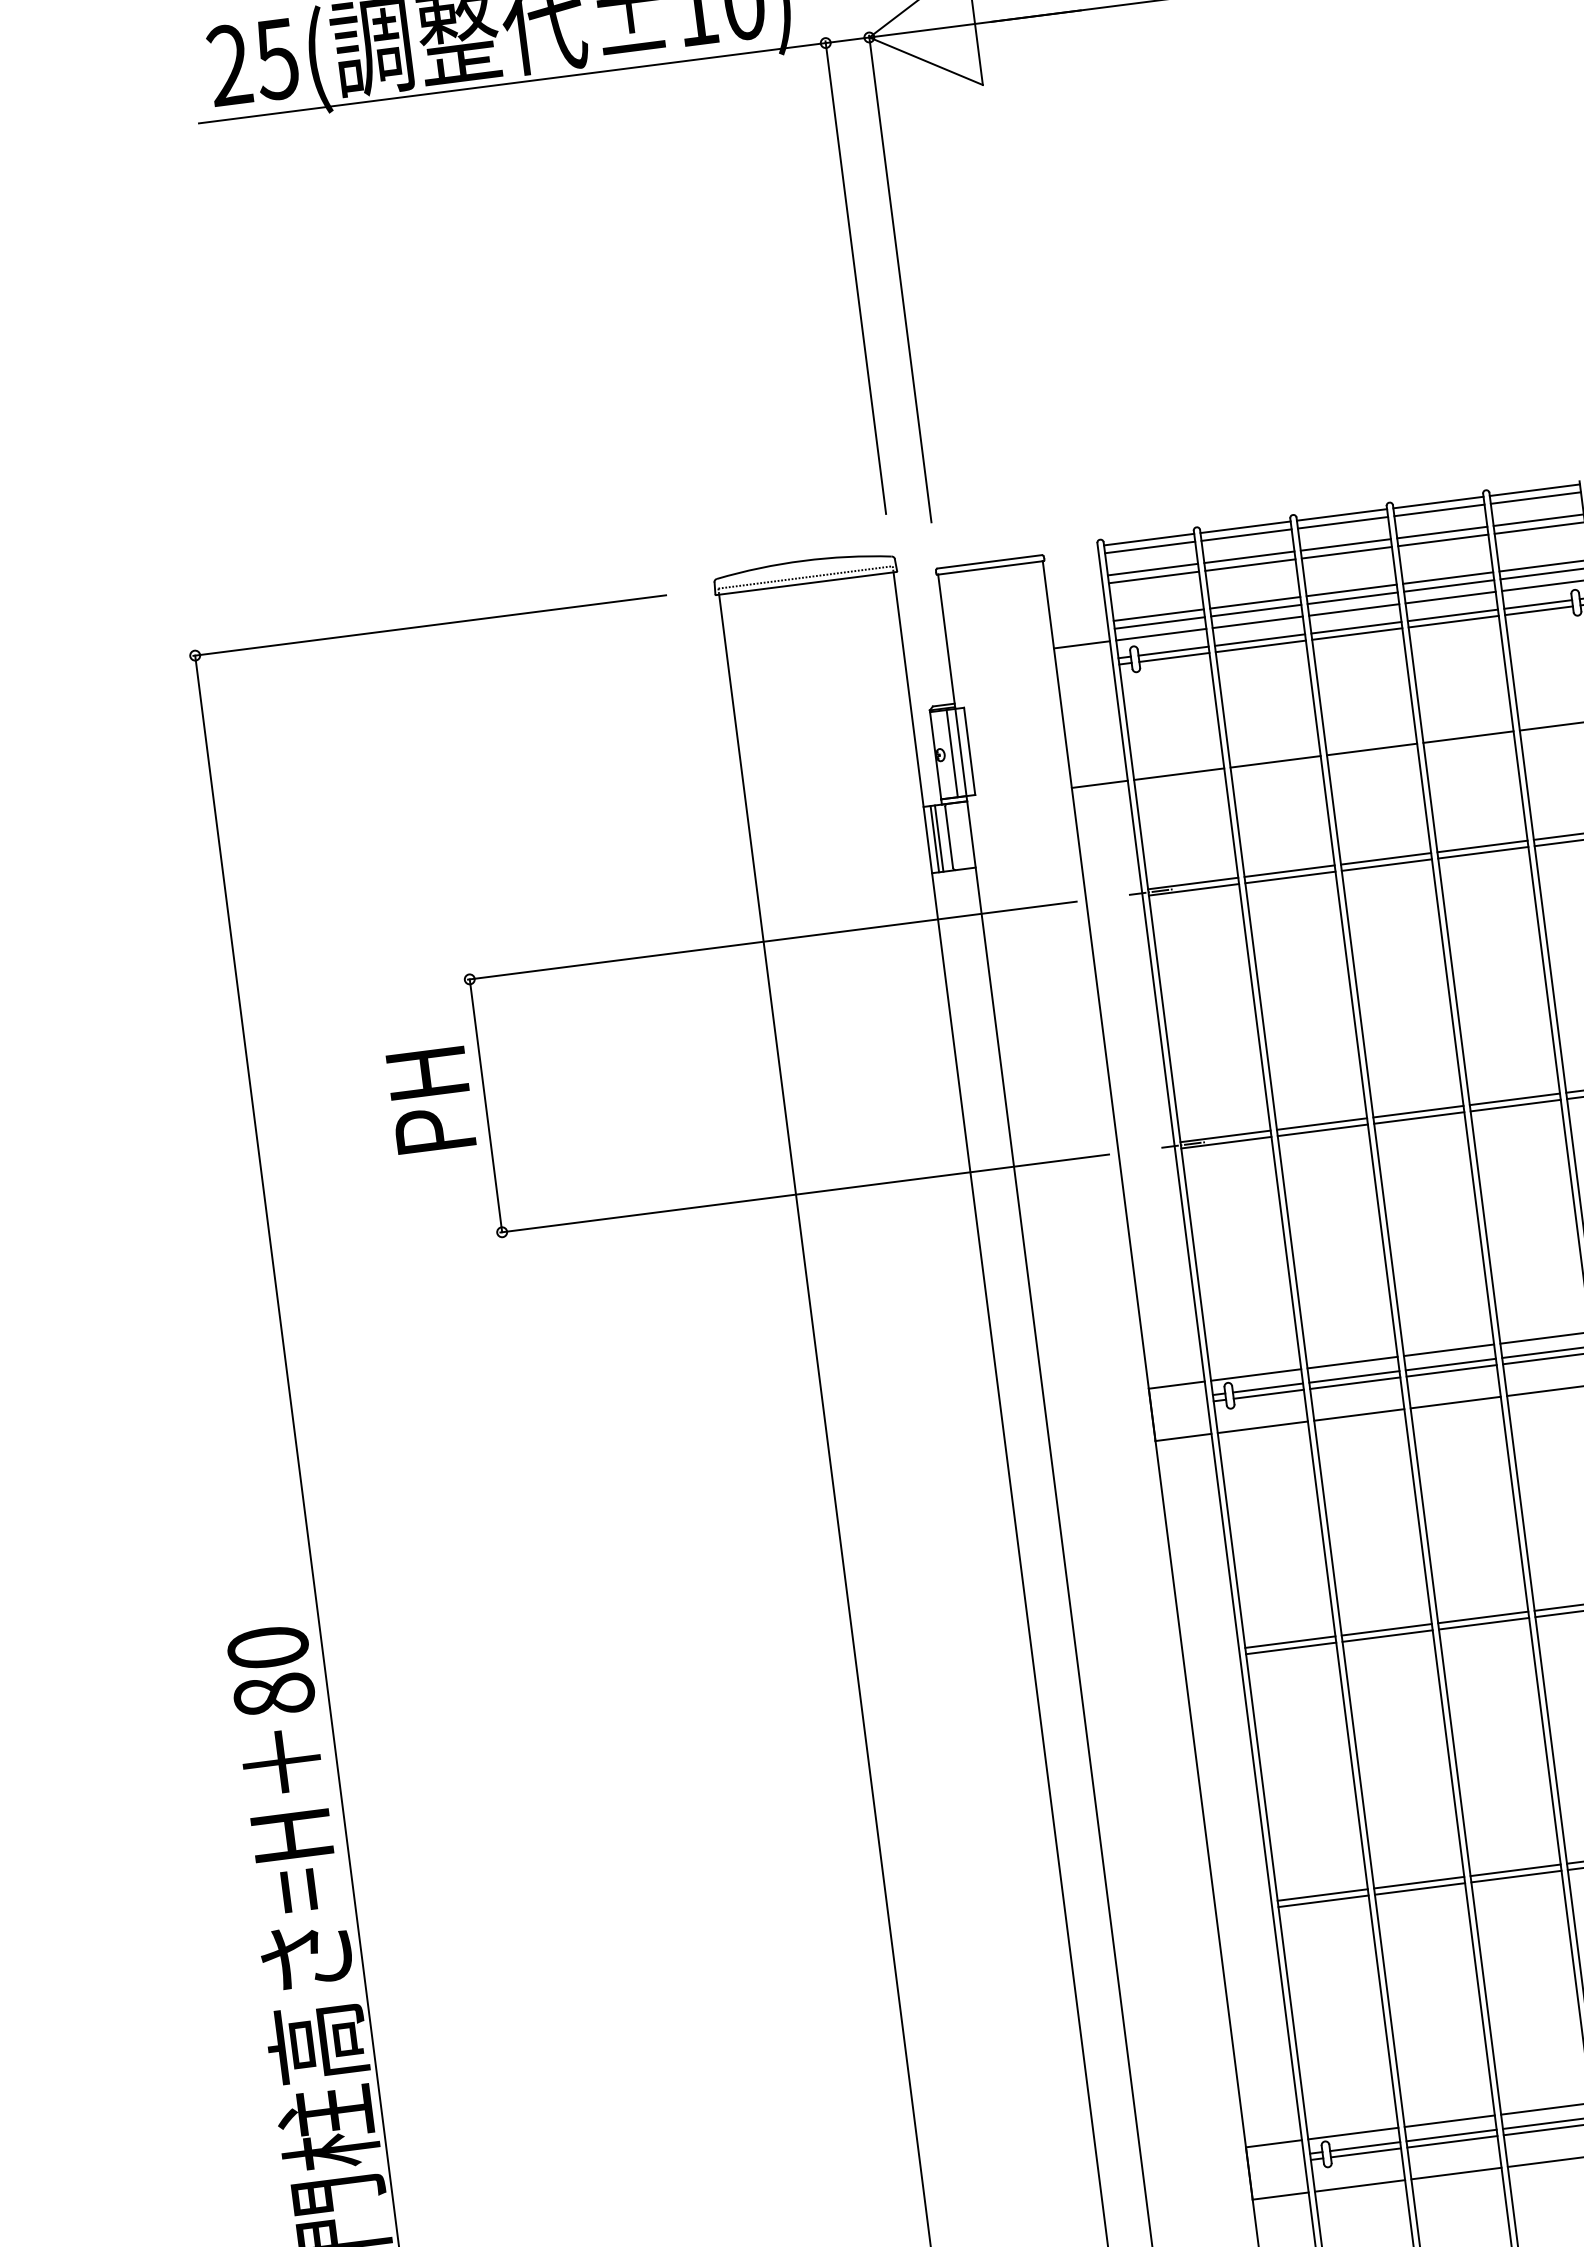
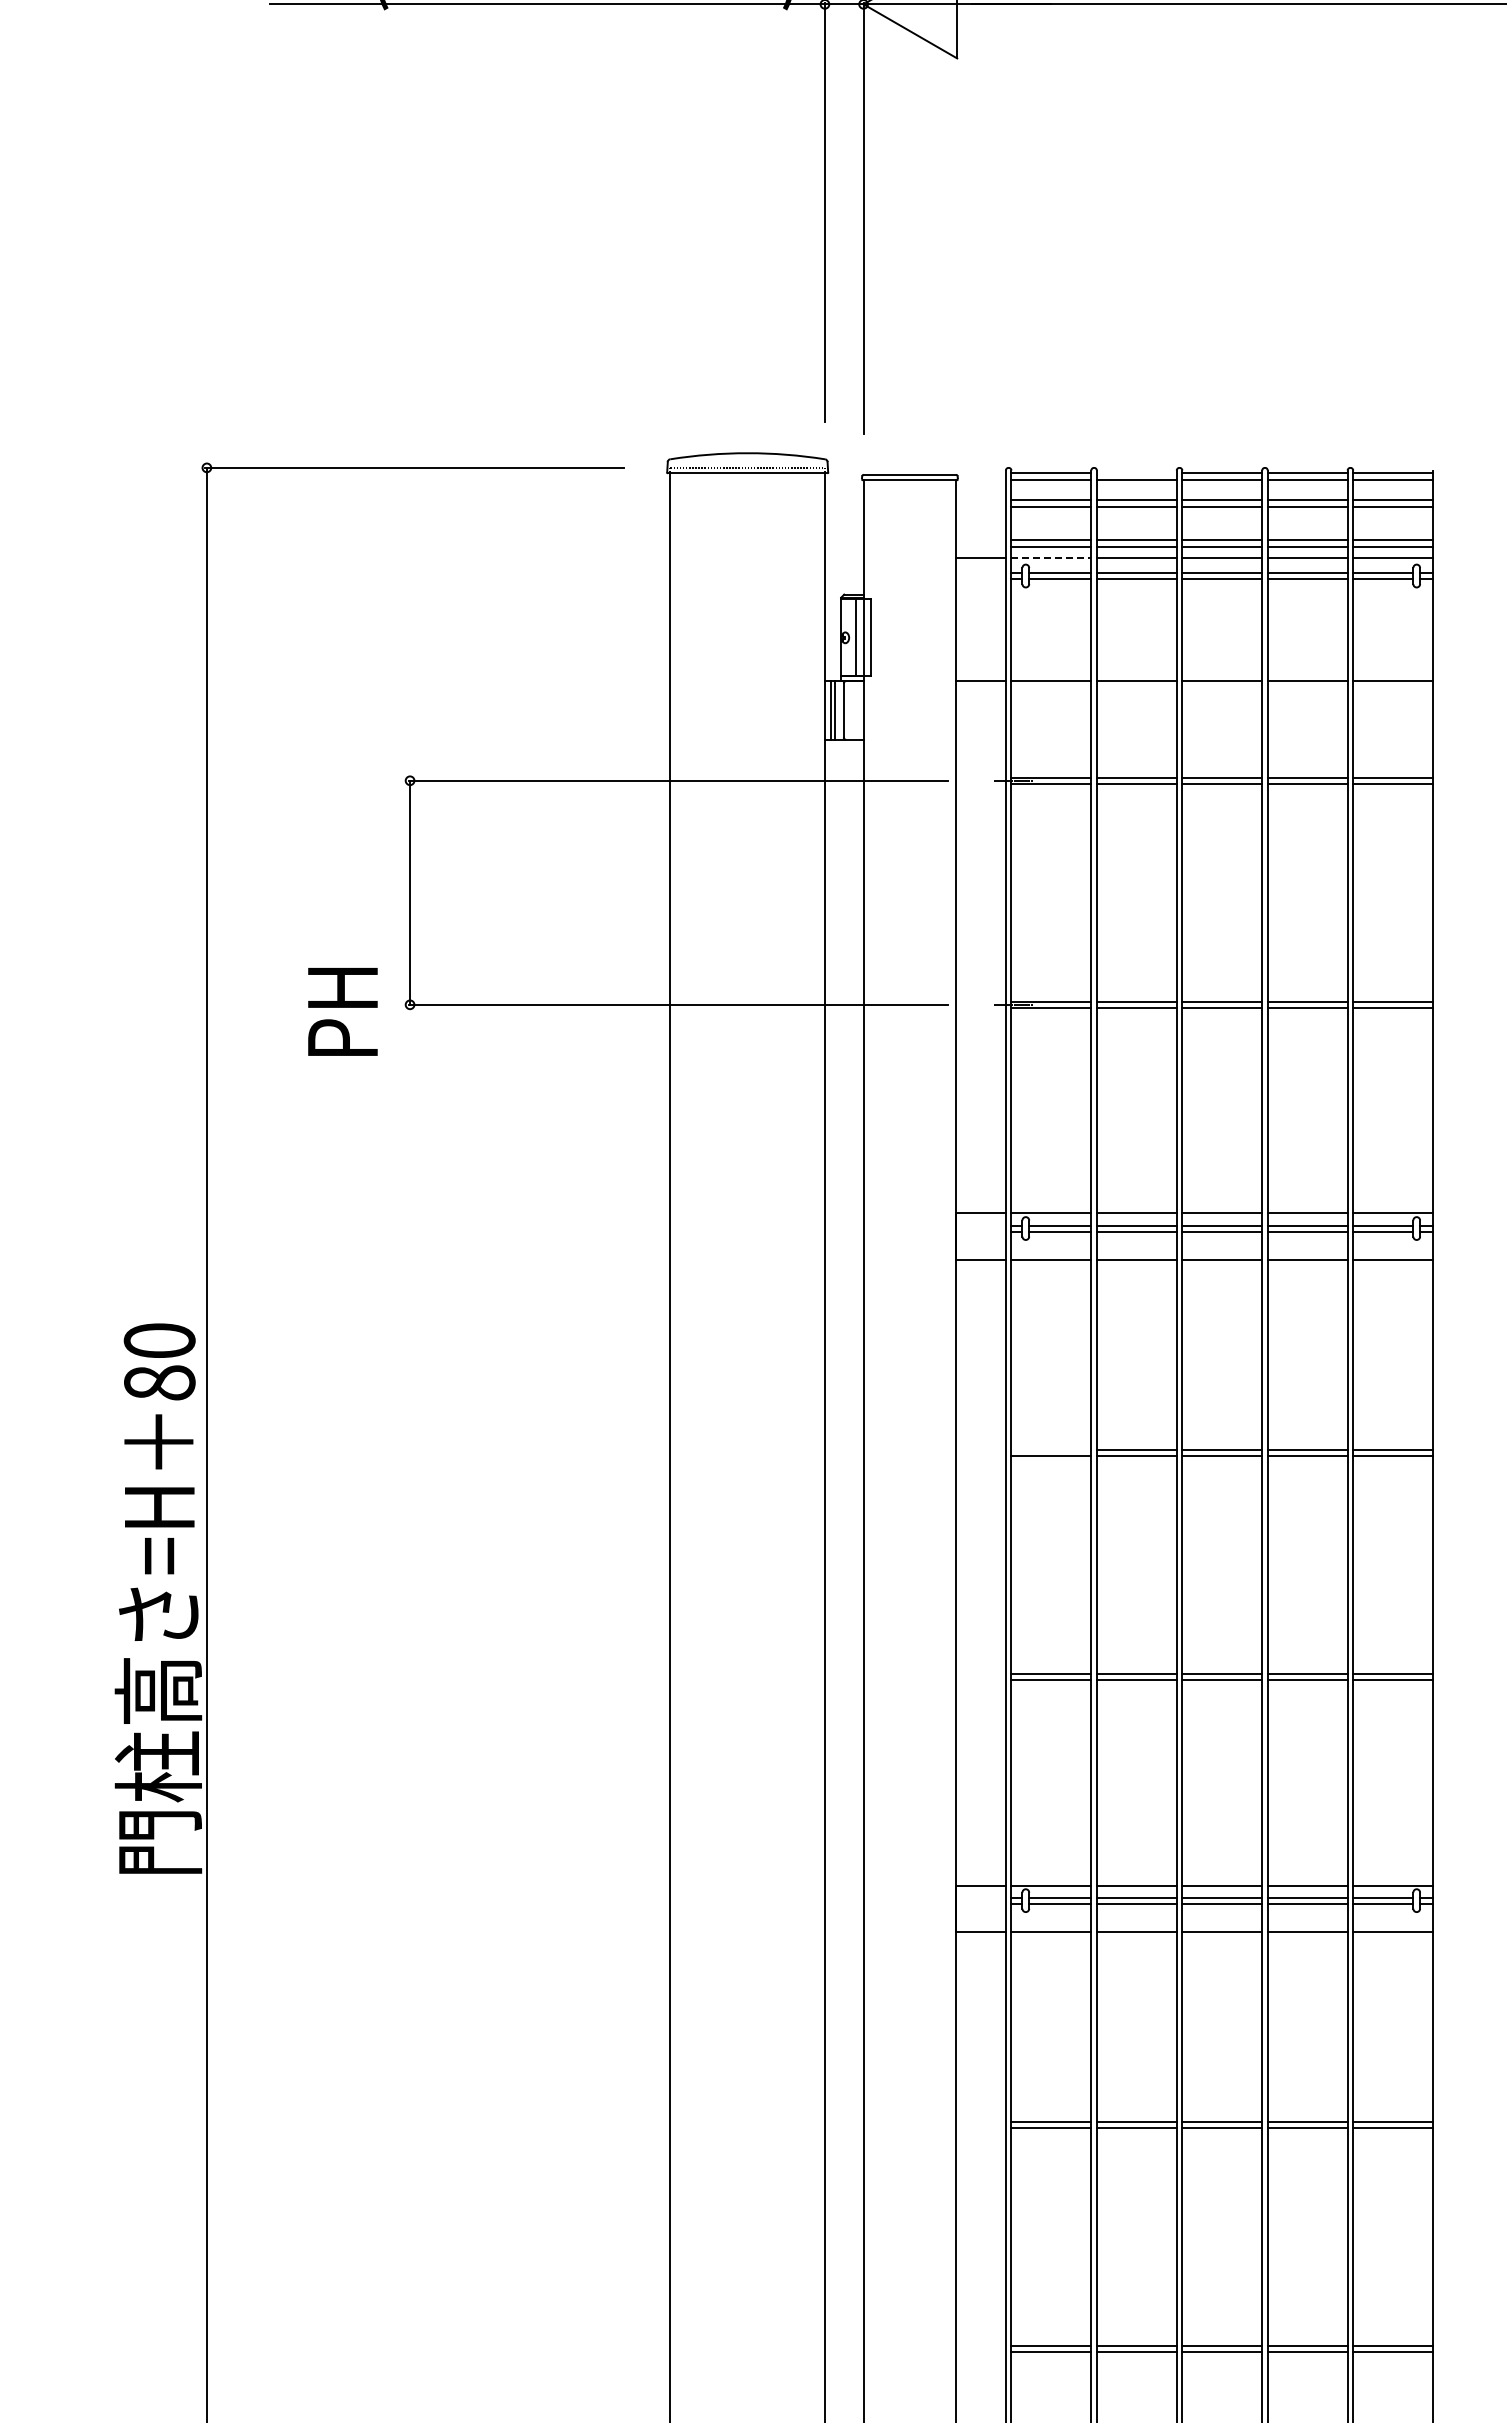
line: (1245, 527) -> (1136, 473), removed
line: (1161, 634) -> (1051, 557), solid -> dashed
text: (430, 1099) -> (342, 1011), moved
line: (1290, 1642) -> (1051, 1450), removed

